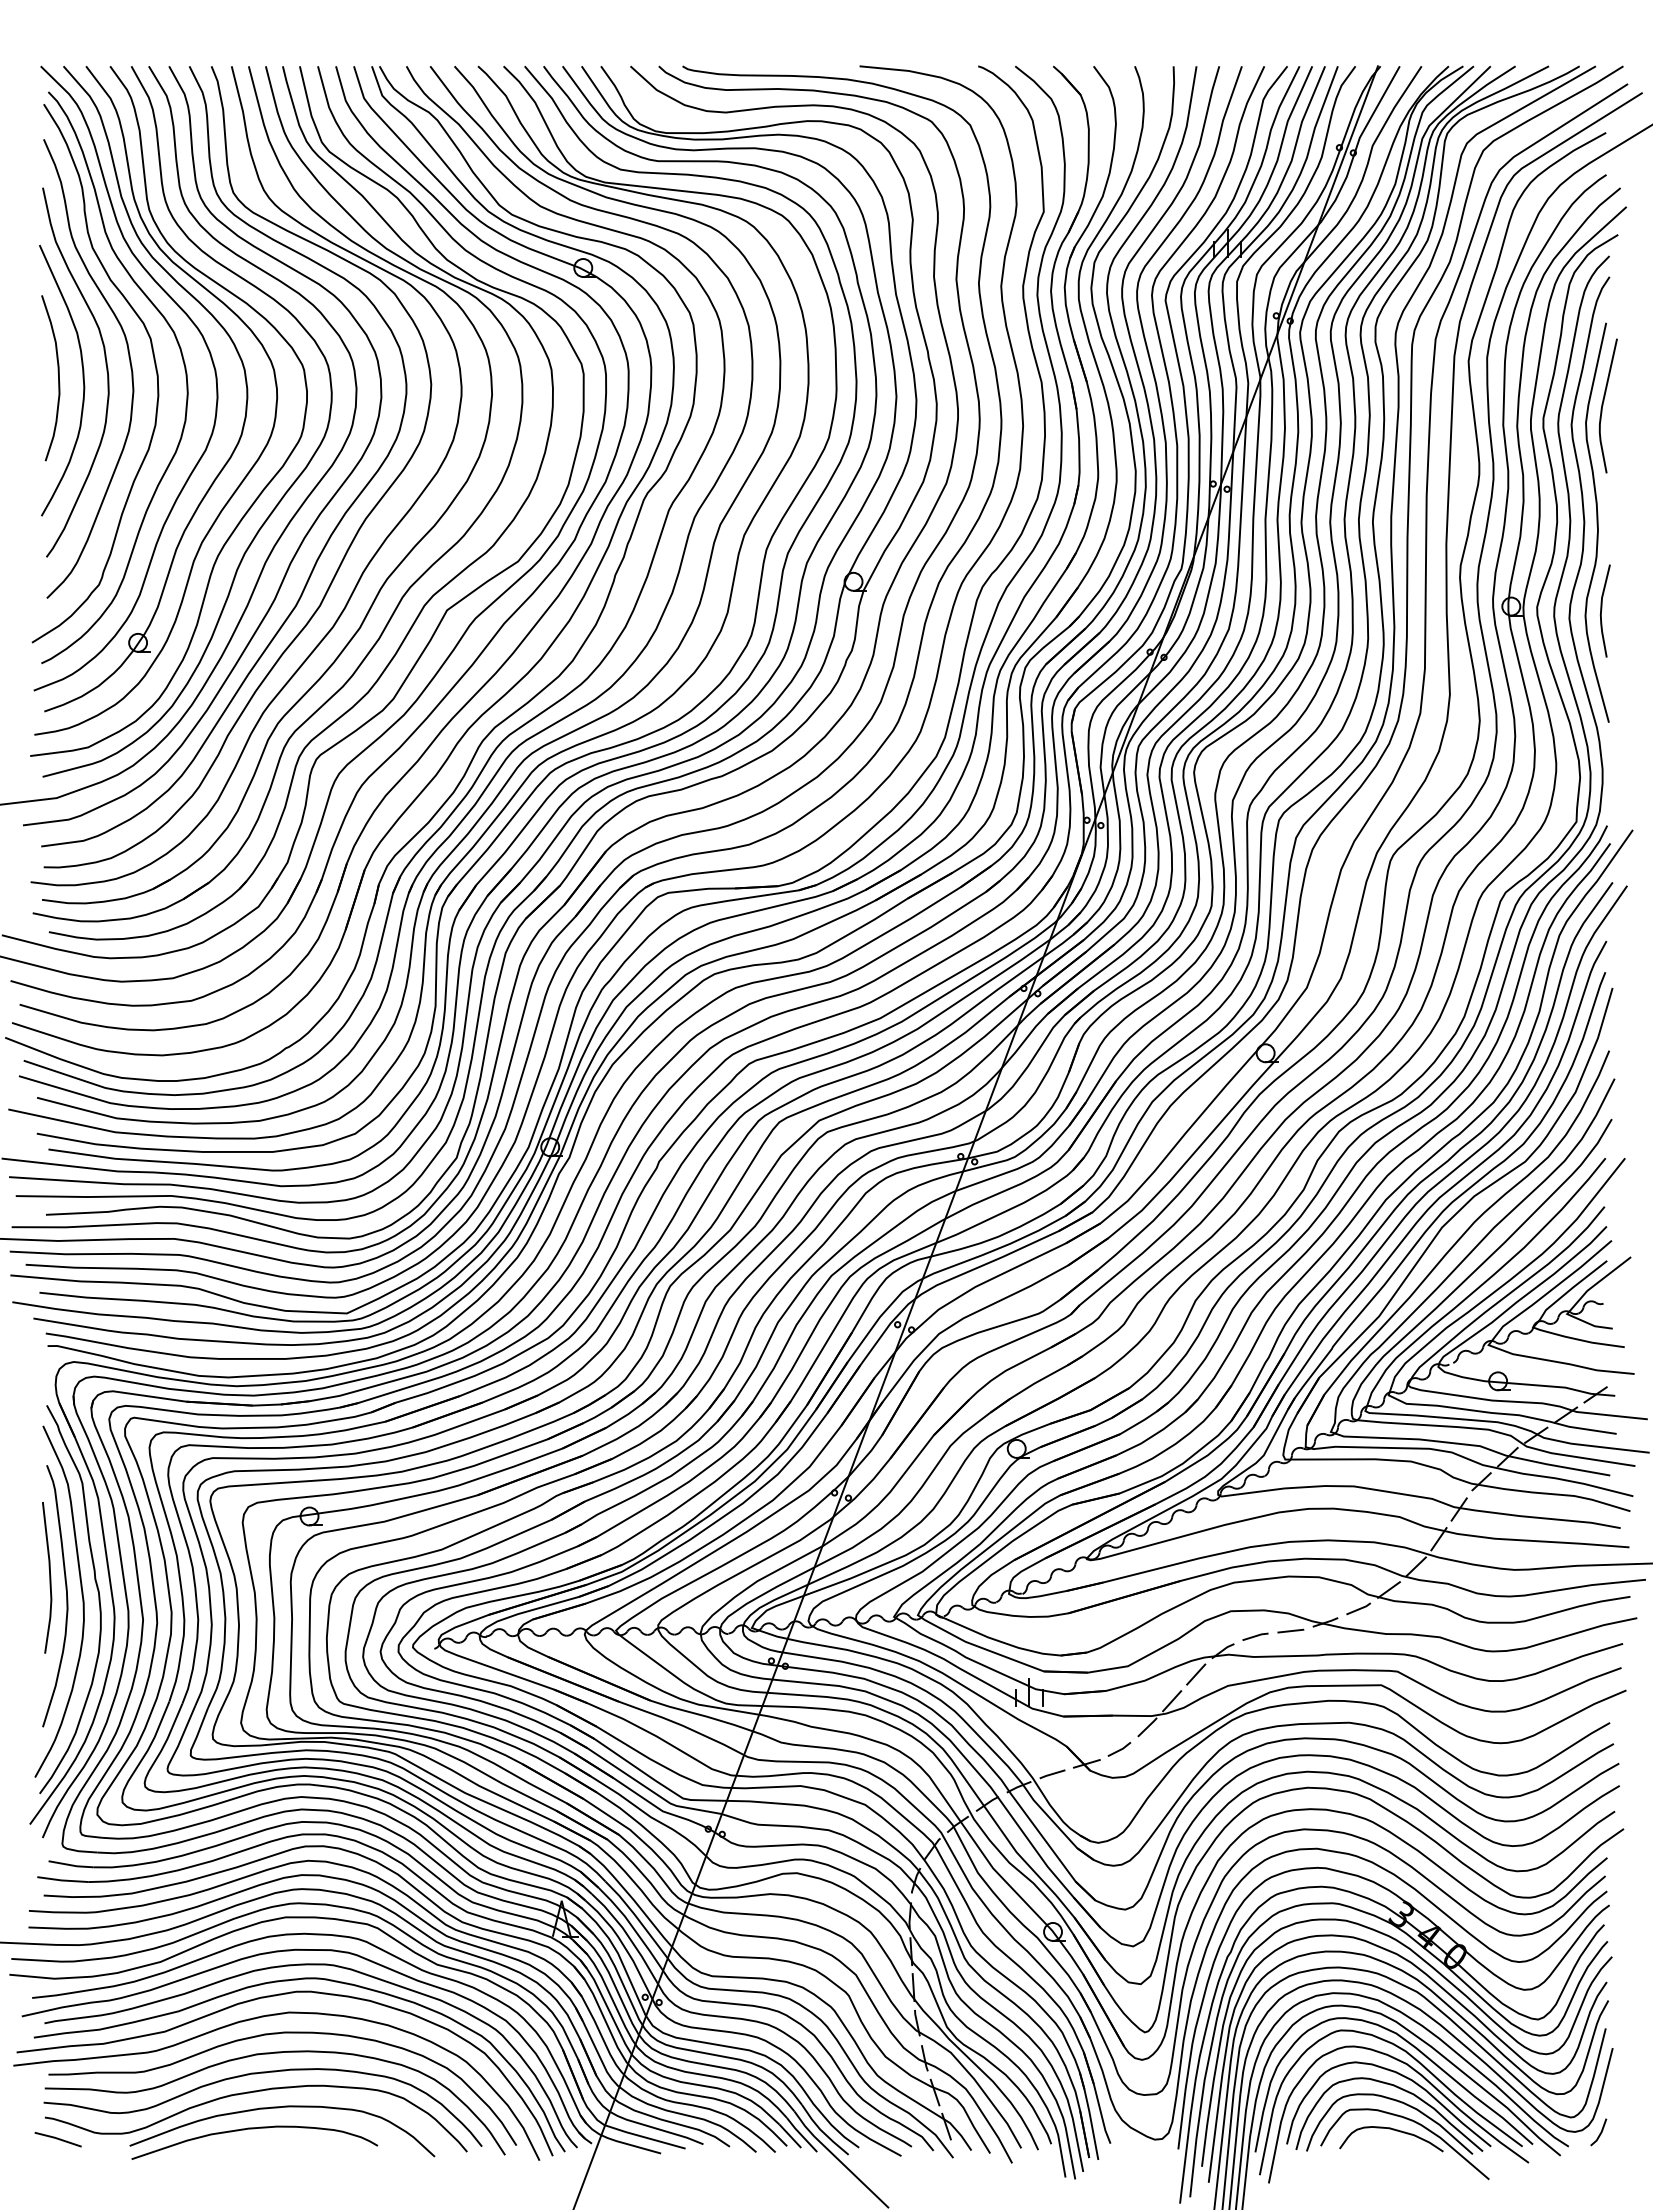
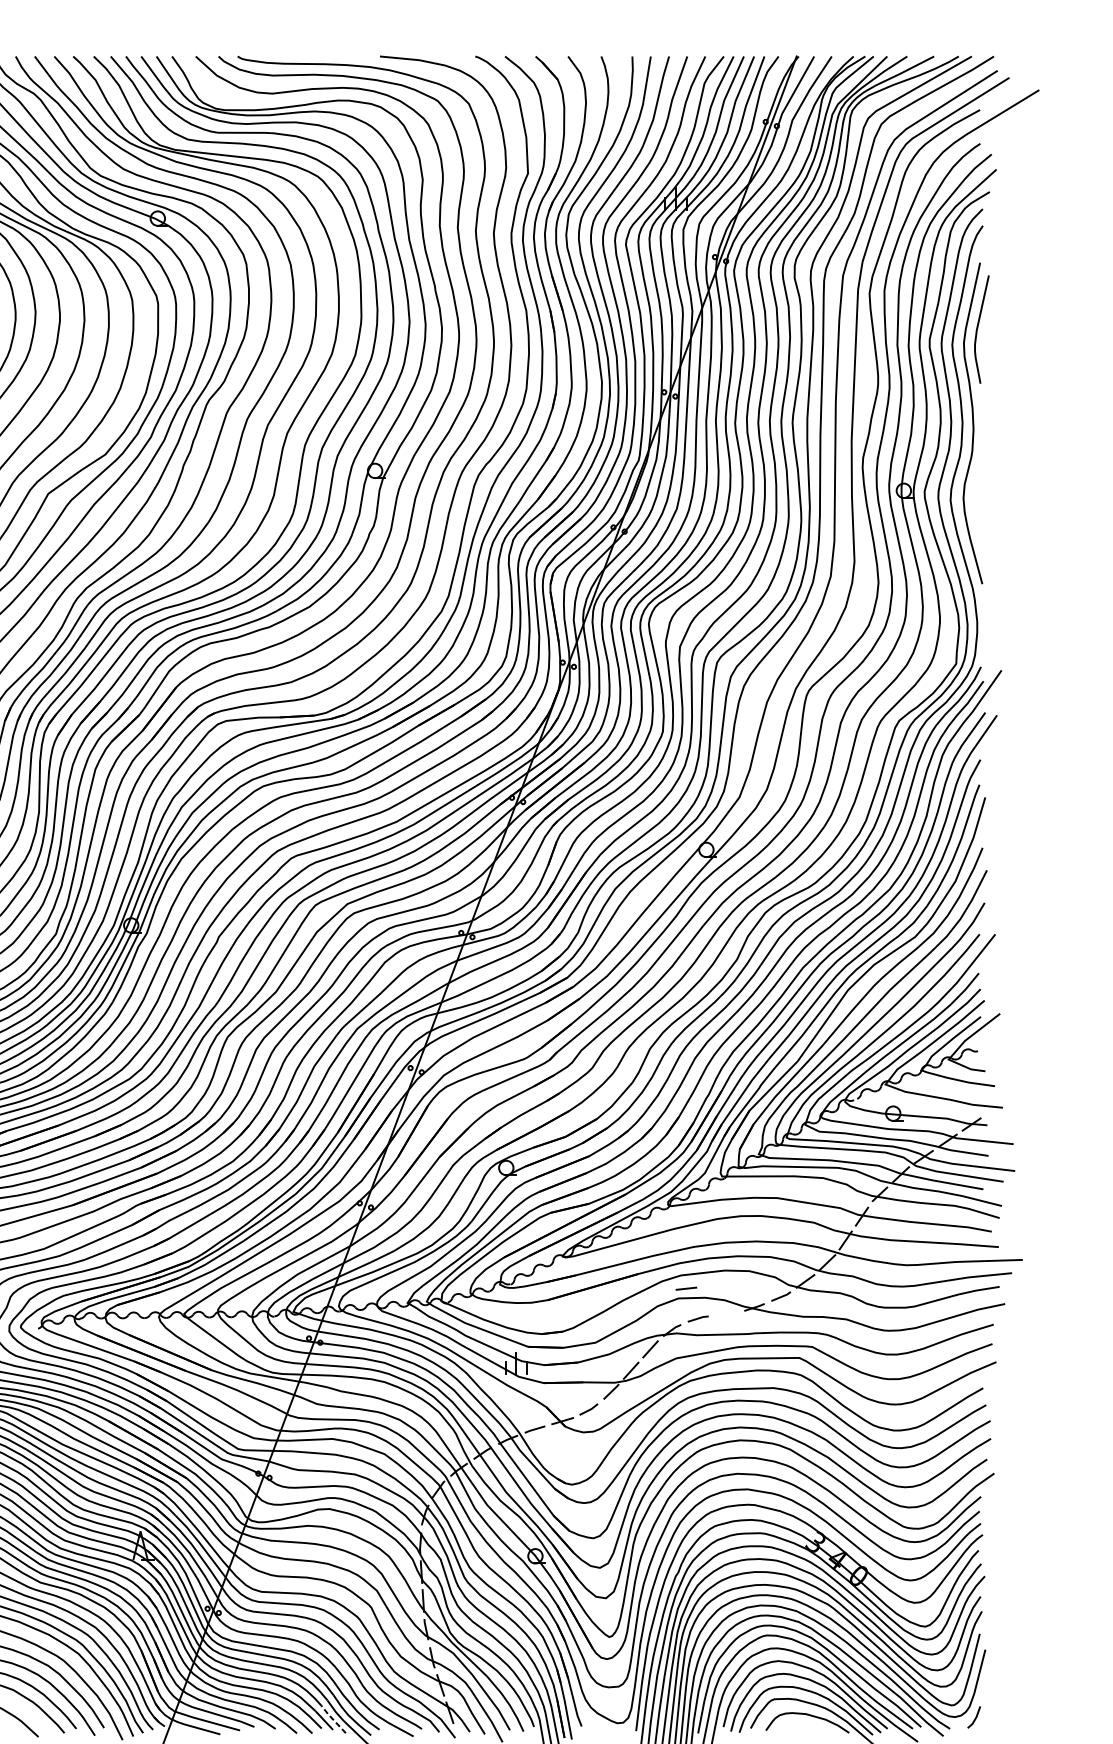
curve: (1602, 609) -> (977, 493), removed
line: (1290, 1630) -> (686, 1288), moved
line: (801, 2134) -> (333, 1719), solid -> dashed

